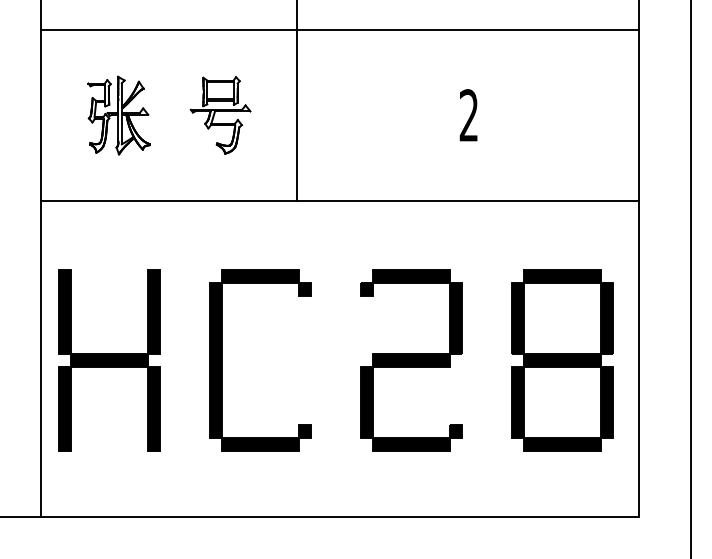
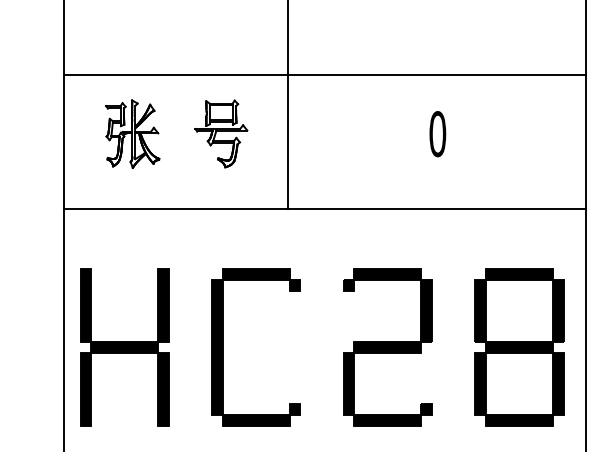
line: (339, 29) -> (324, 74), moved
text: (468, 115) -> (437, 134), 2 -> 0

